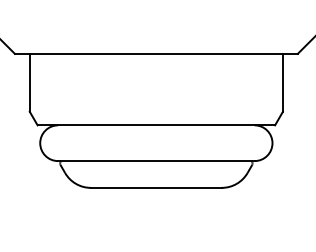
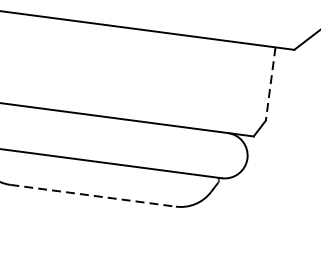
line: (282, 82) -> (270, 83), solid -> dashed
line: (156, 187) -> (93, 195), solid -> dashed

